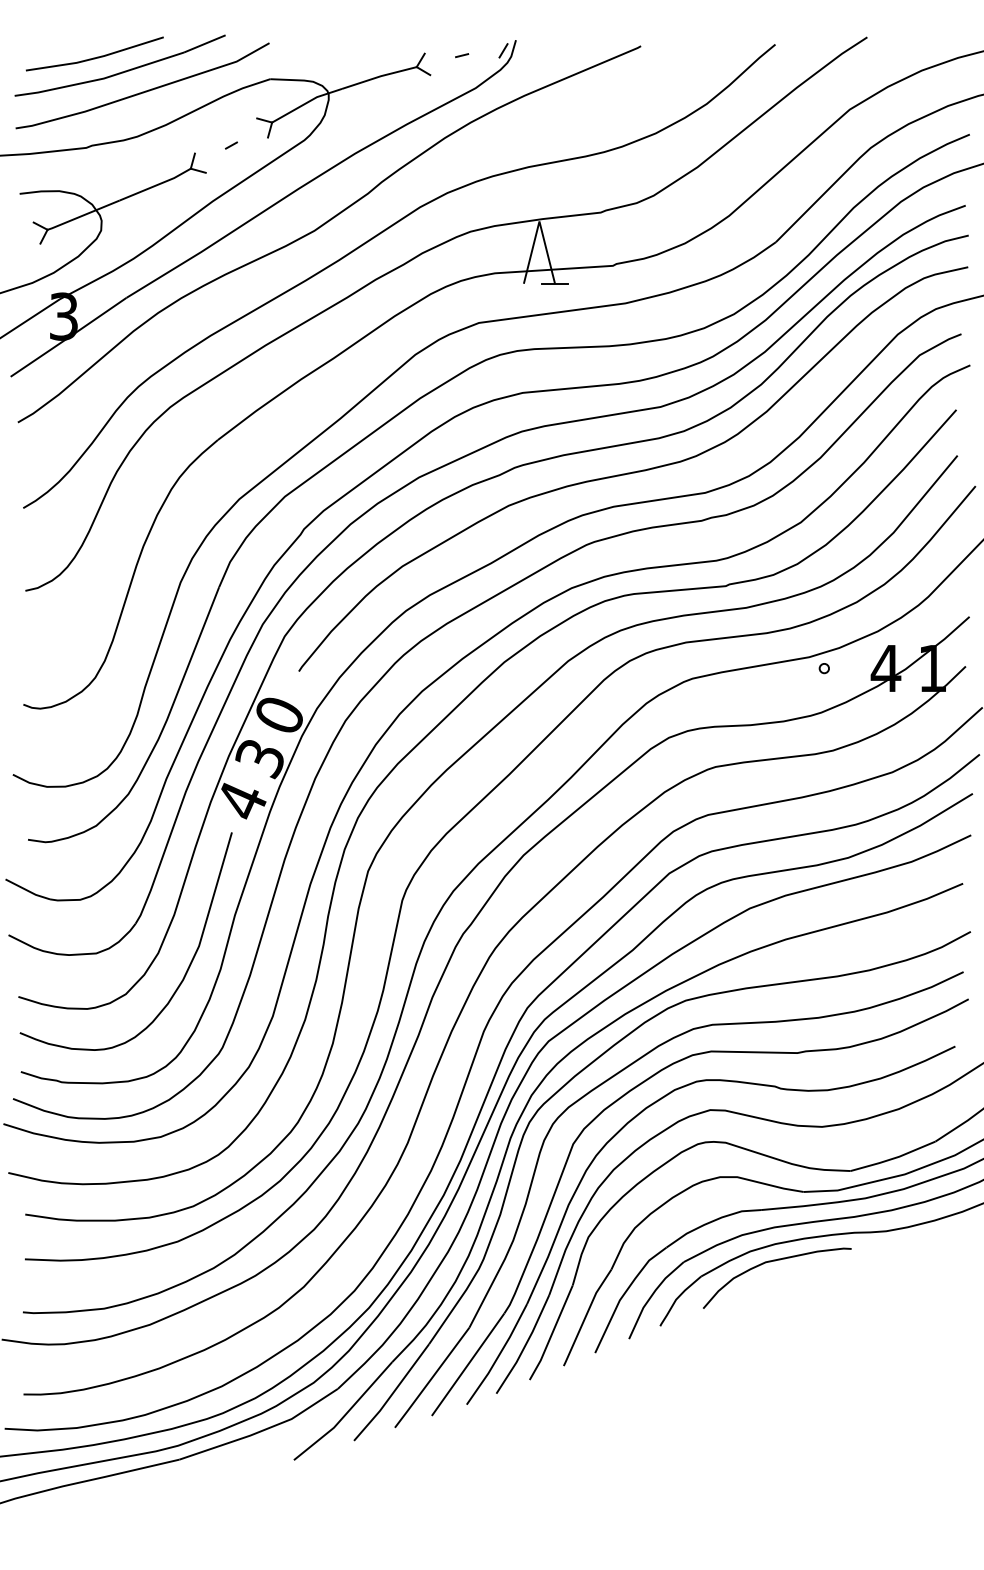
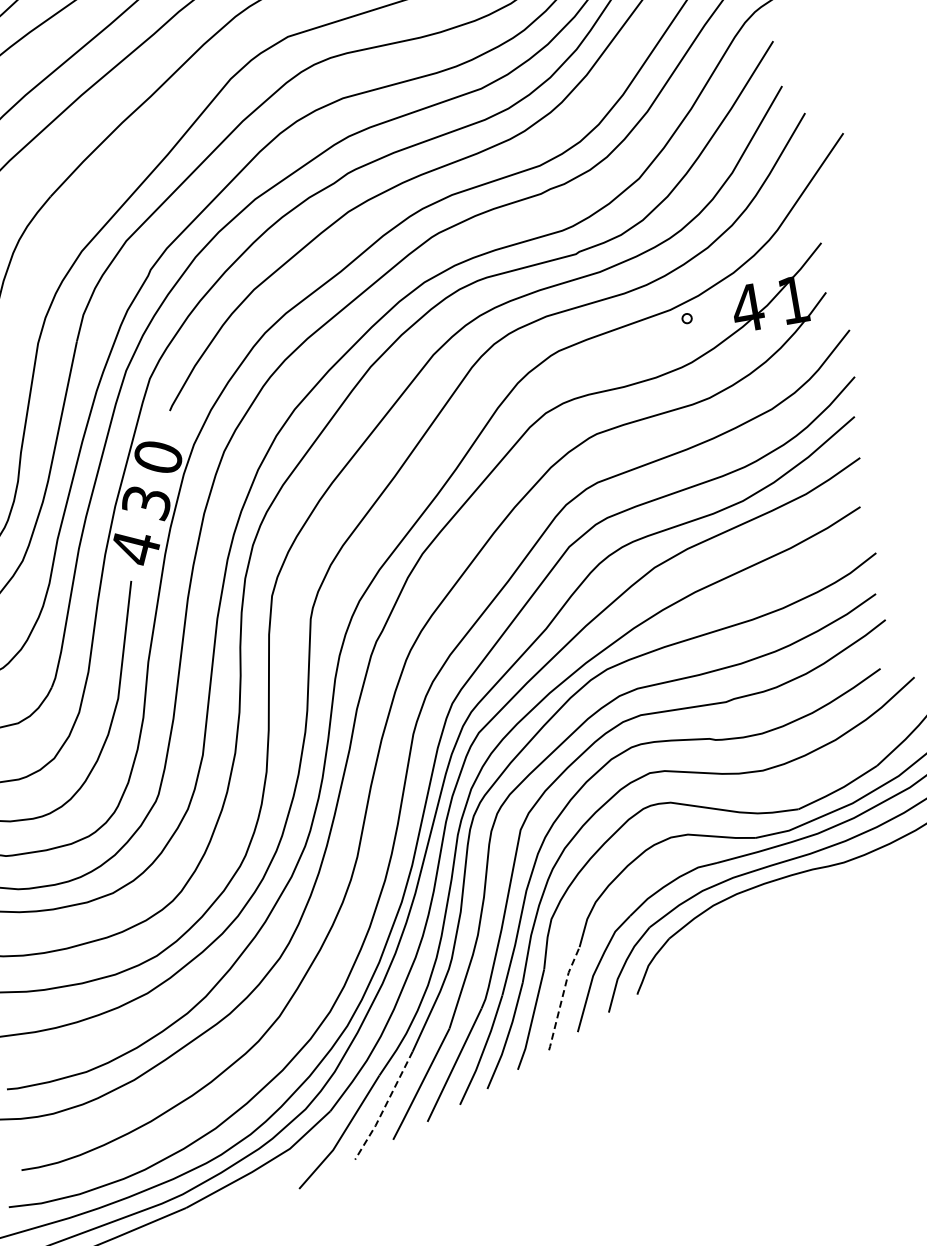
curve: (775, 1261) -> (739, 911), removed
line: (585, 1316) -> (562, 997), solid -> dashed
line: (392, 1394) -> (385, 1107), solid -> dashed

